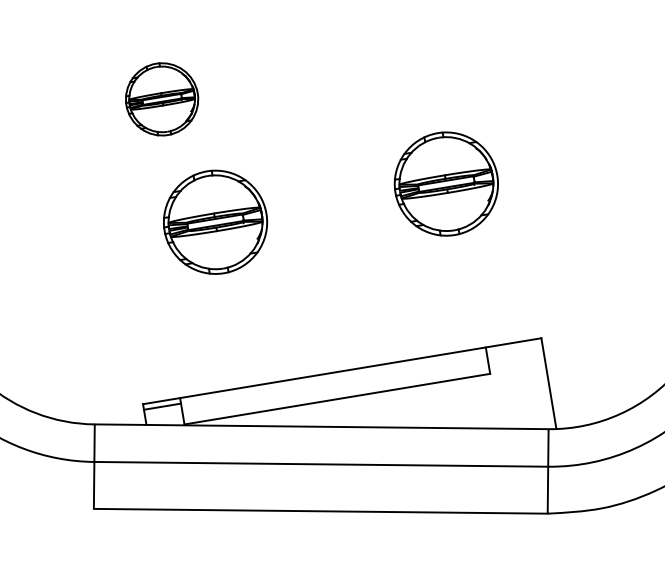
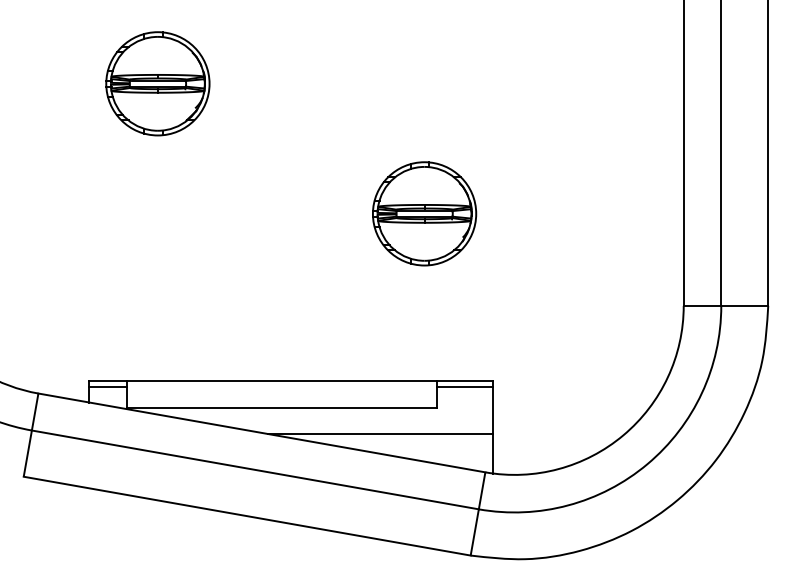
part: (161, 99) -> (157, 83), size x1.43
part: (215, 221) -> (190, 213), removed
line: (514, 348) -> (464, 387), added
line: (438, 408) -> (380, 434), added

